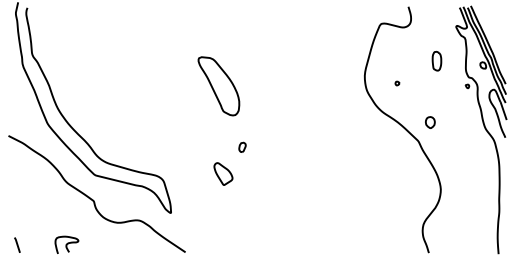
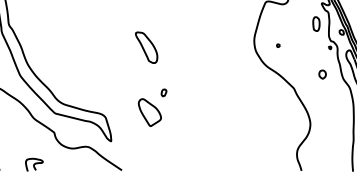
part: (436, 60) -> (316, 23), moved
part: (218, 85) -> (146, 47), size x0.71
part: (430, 122) -> (322, 74), moved
part: (223, 173) -> (149, 112), size x1.67

